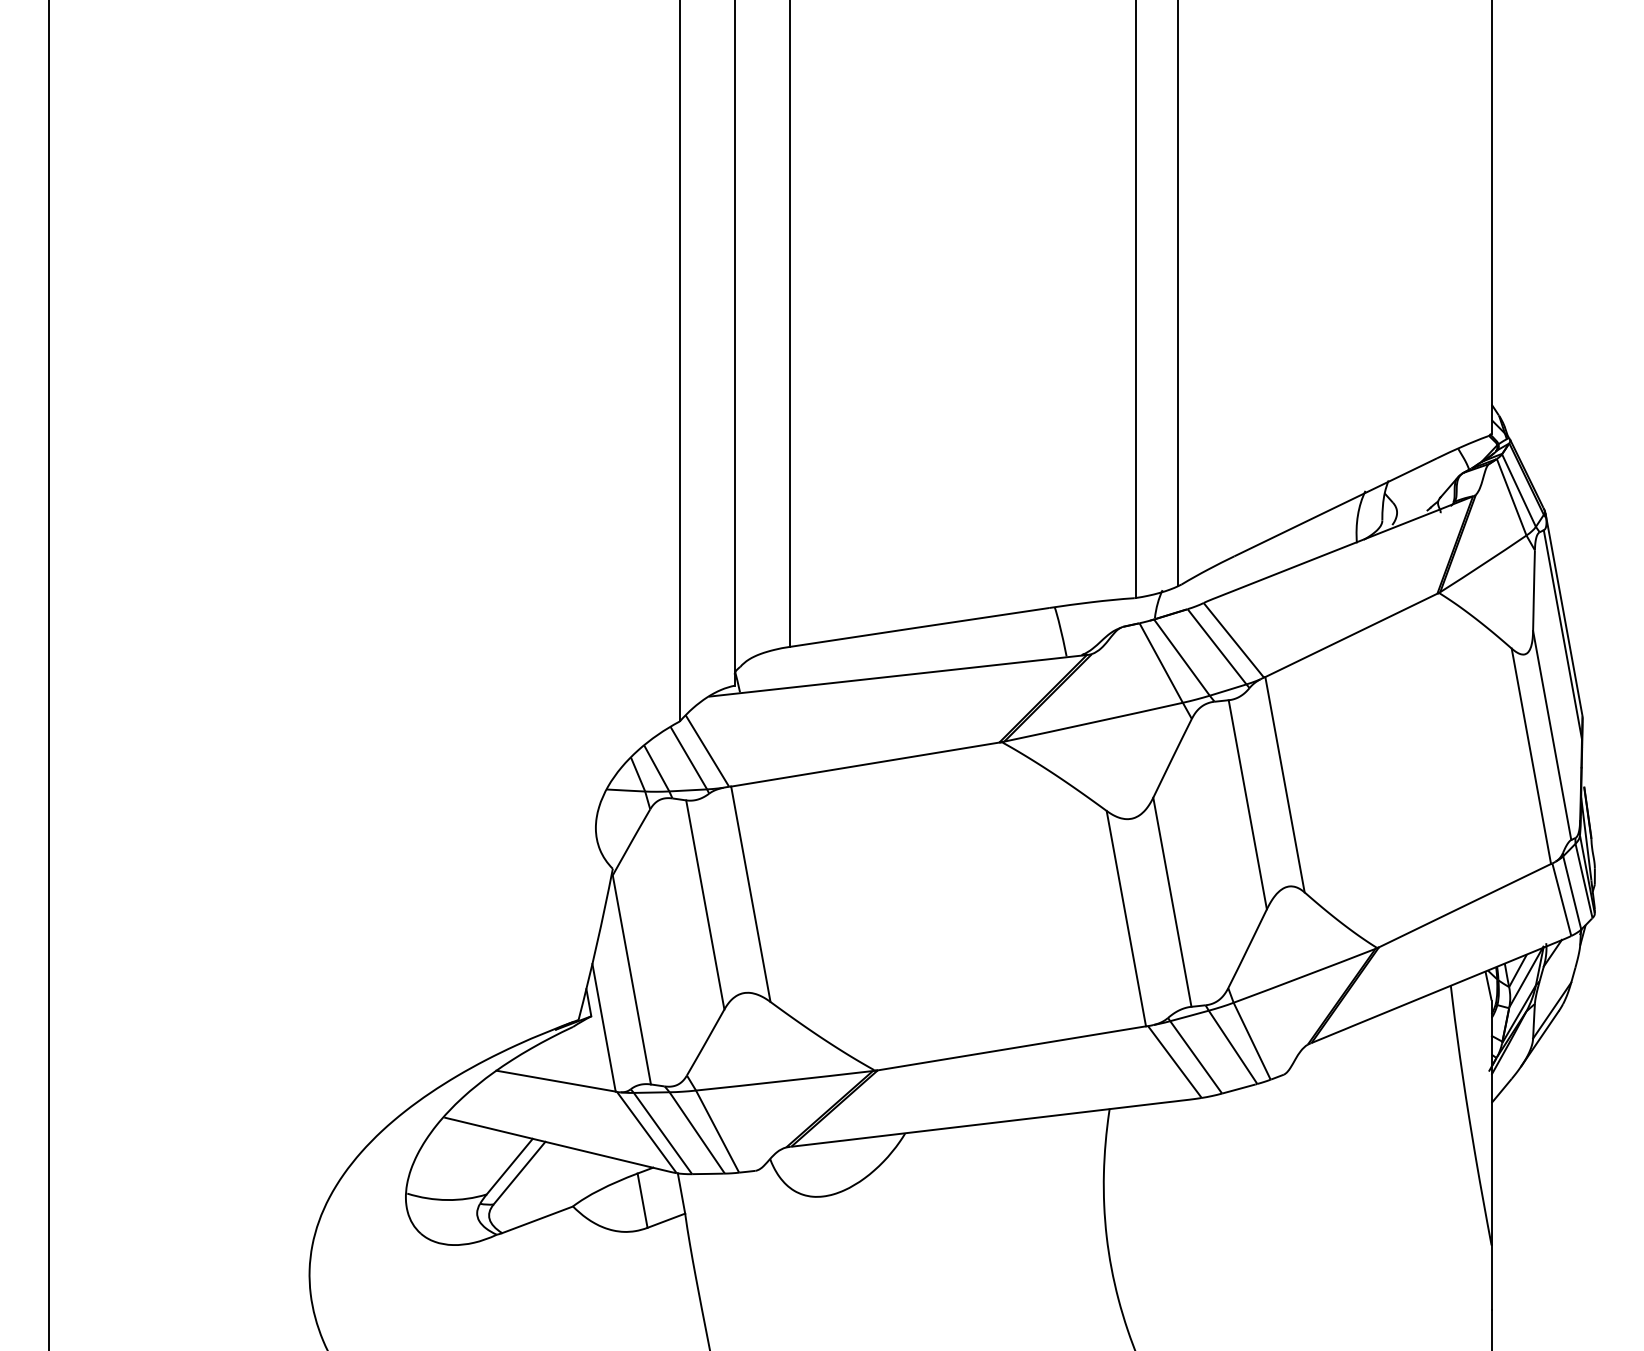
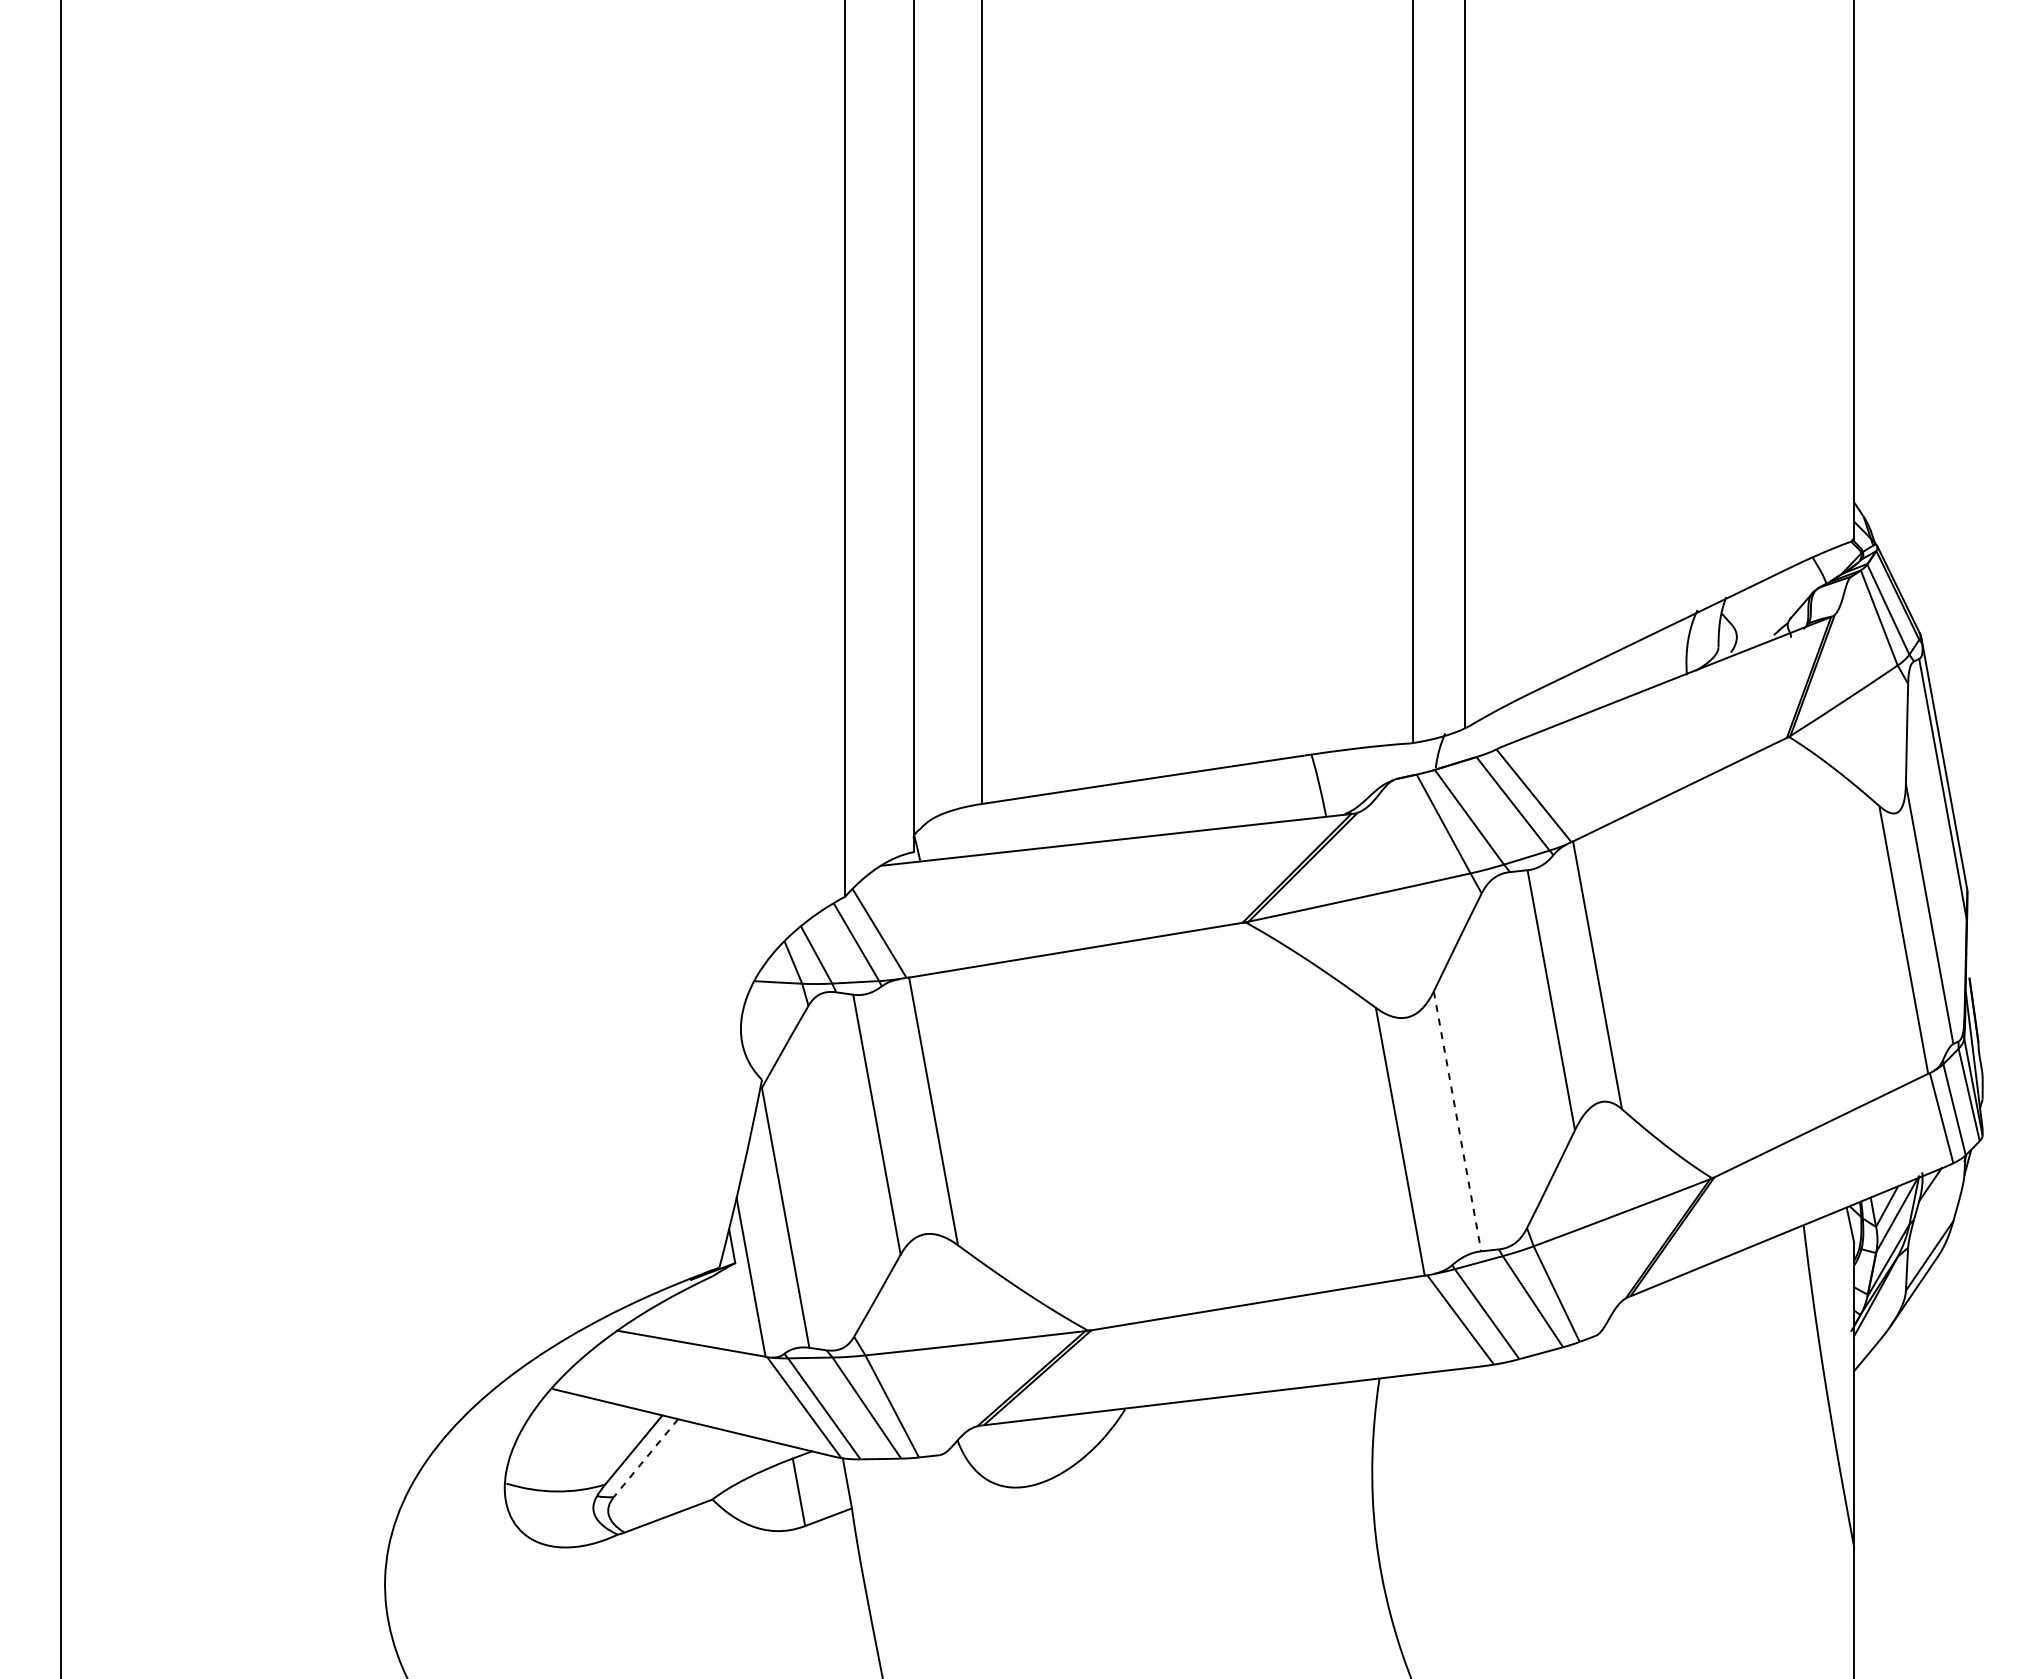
line: (1172, 902) -> (1457, 1121), solid -> dashed
line: (519, 1173) -> (646, 1458), solid -> dashed

